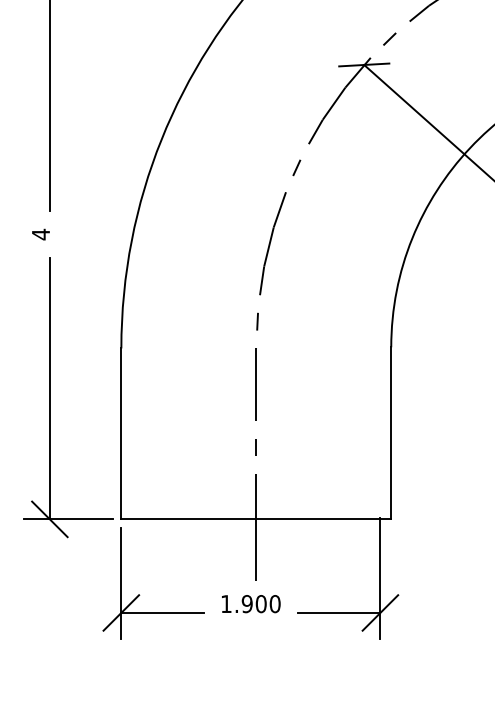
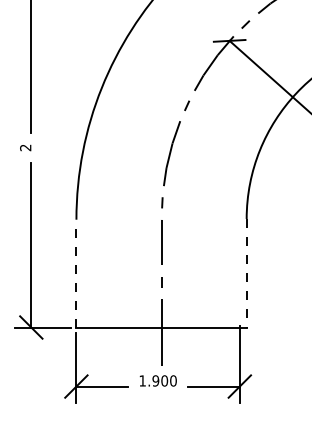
text: (40, 233) -> (25, 147), 4 -> 2
line: (121, 433) -> (76, 273), solid -> dashed
line: (390, 433) -> (246, 273), solid -> dashed

